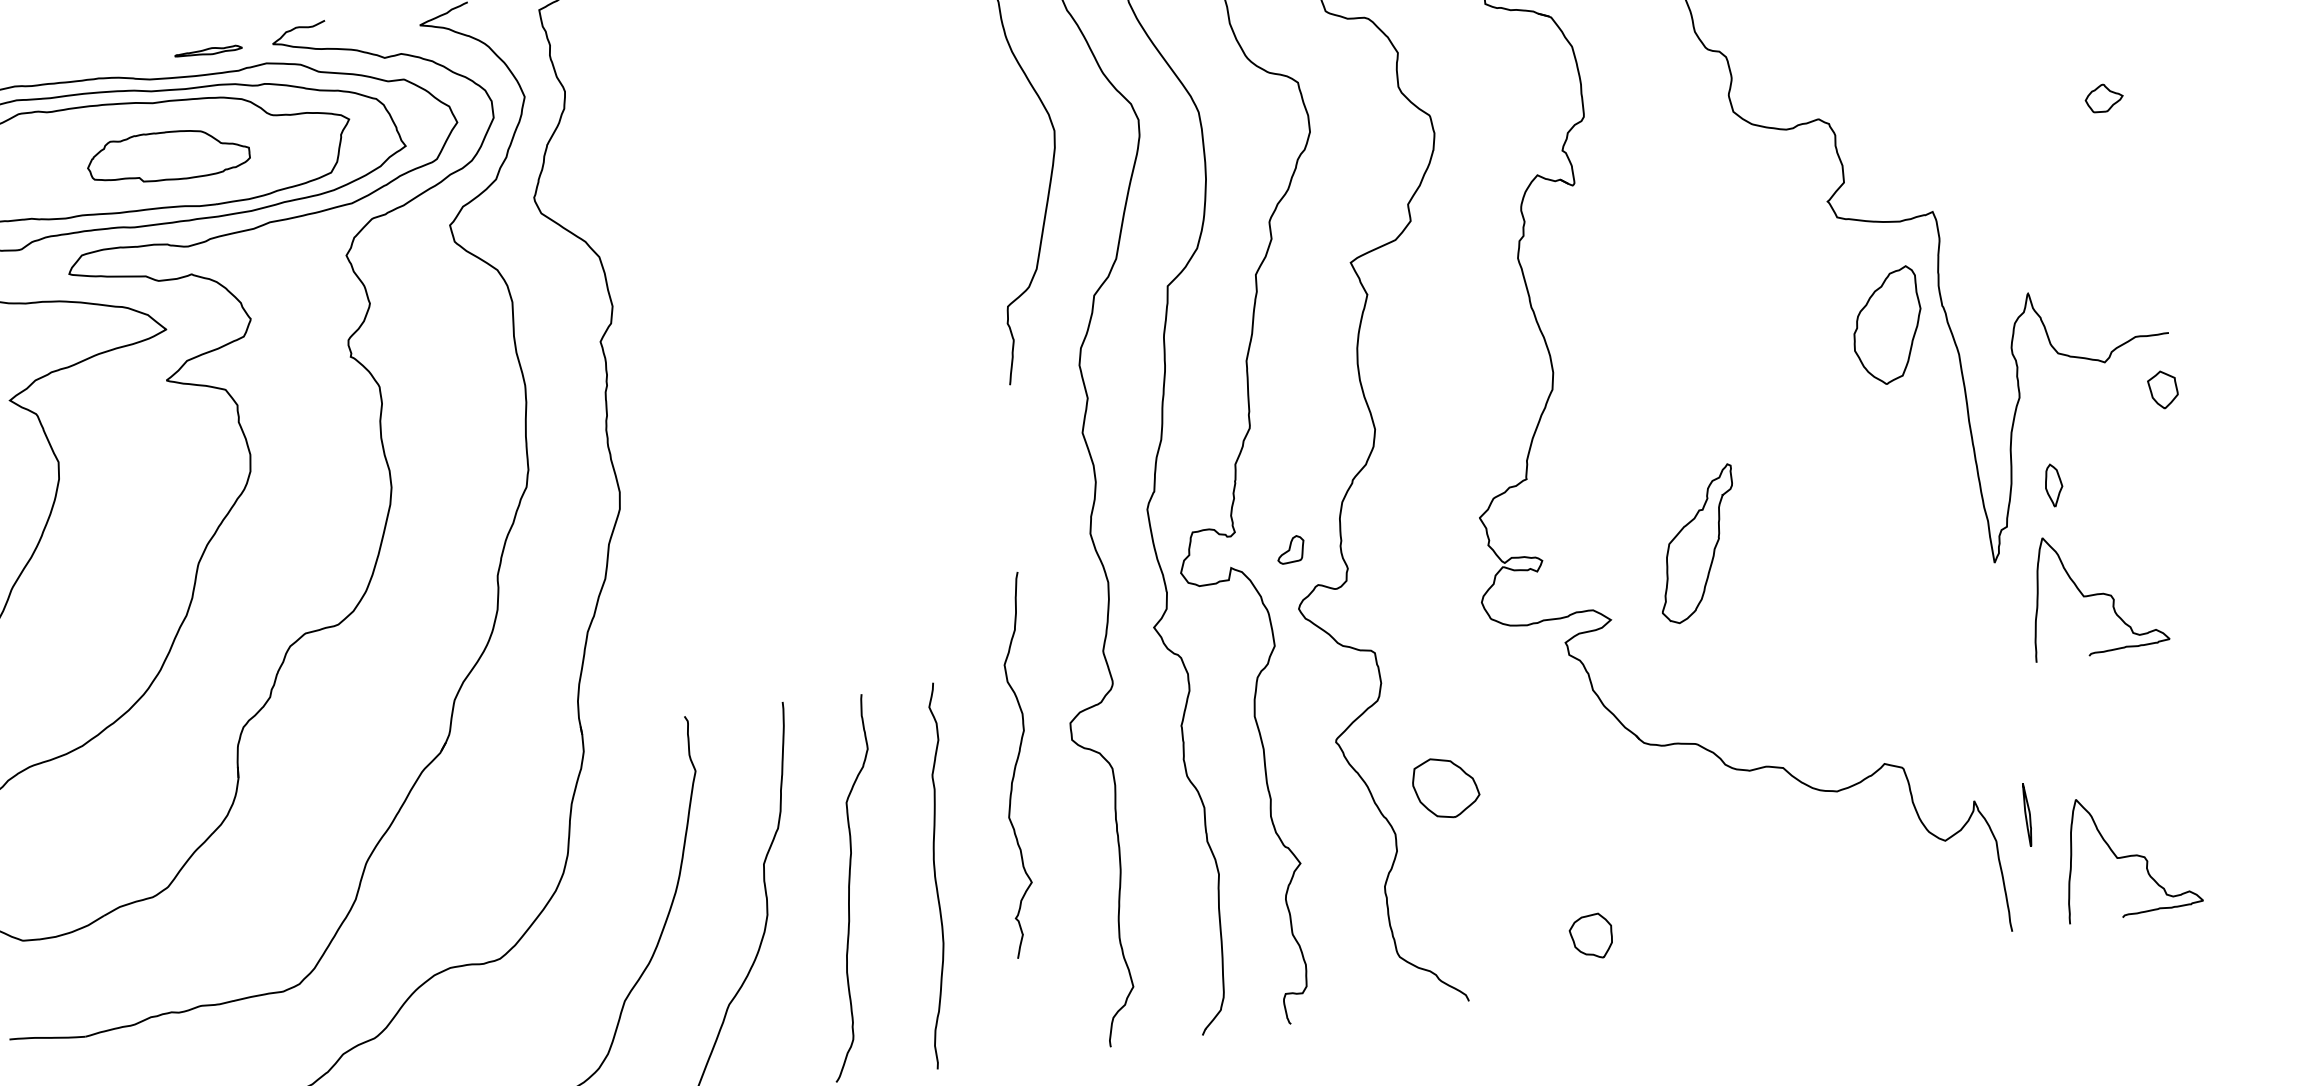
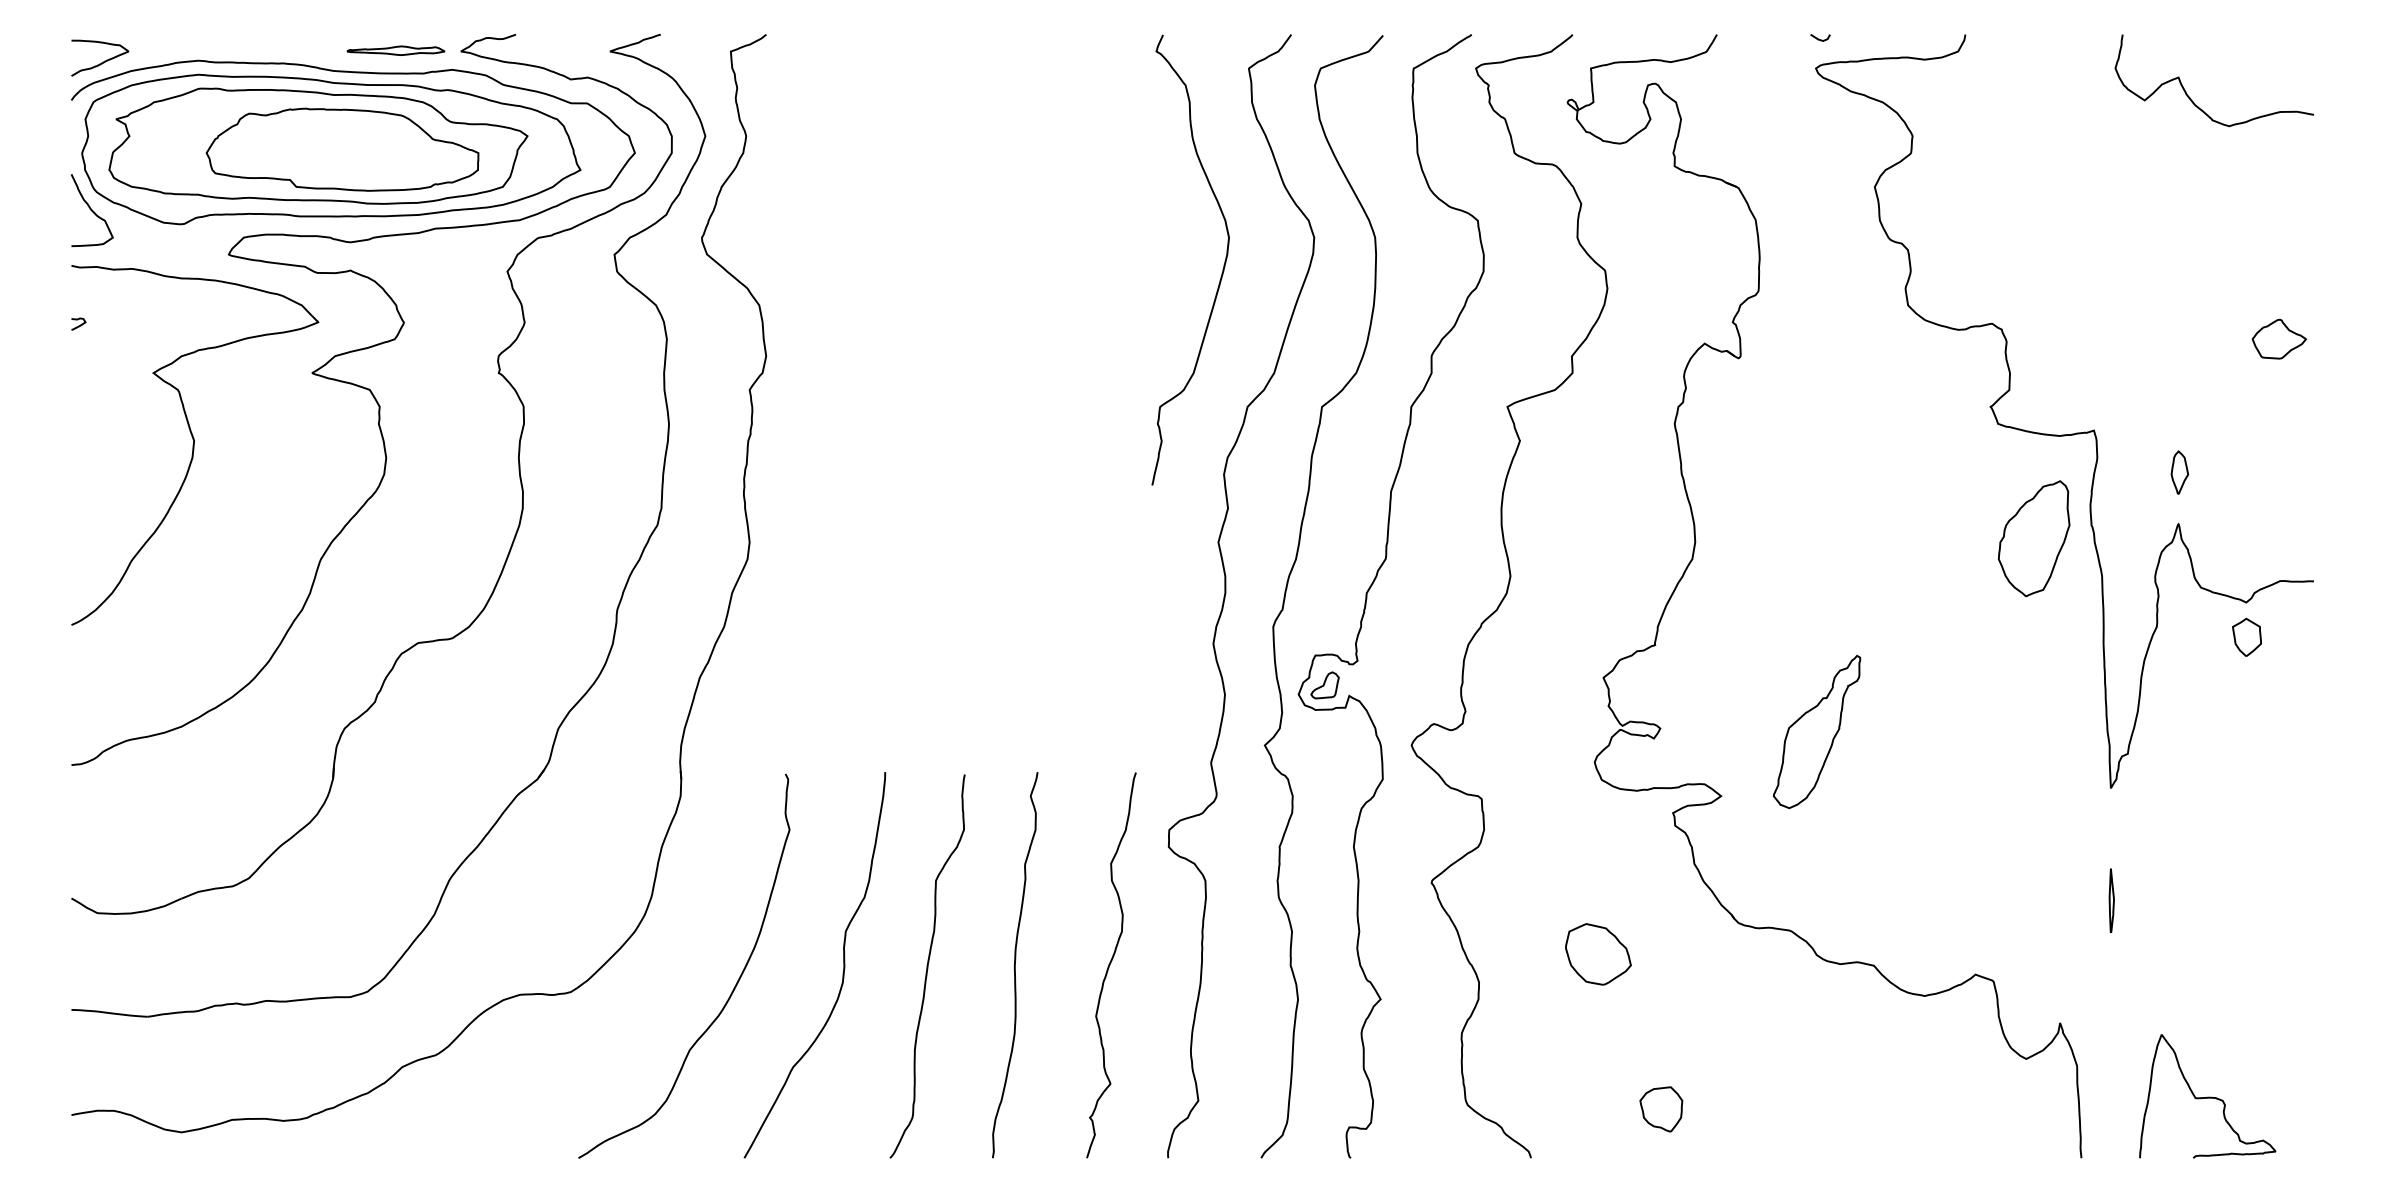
part: (208, 51) -> (395, 50), size x1.43
part: (2104, 97) -> (2279, 338), size x1.43
part: (168, 155) -> (342, 149), size x1.67
part: (2162, 389) -> (2246, 636), moved
part: (2053, 485) -> (2179, 472), moved
part: (1290, 549) -> (1324, 685), moved
curve: (2095, 593) -> (2207, 831), removed
curve: (1016, 765) -> (1110, 965), moved
part: (1446, 787) -> (1598, 954), moved
part: (2027, 814) -> (2111, 900), moved

